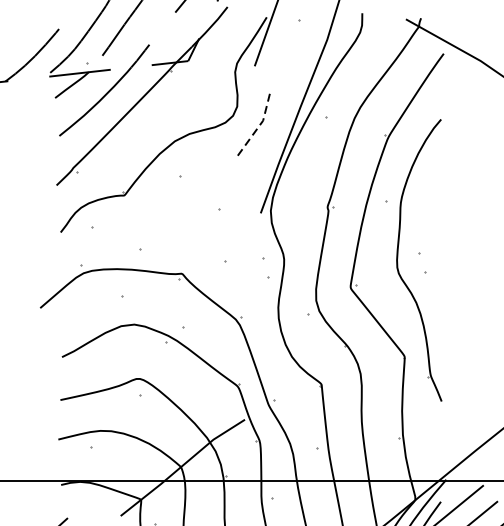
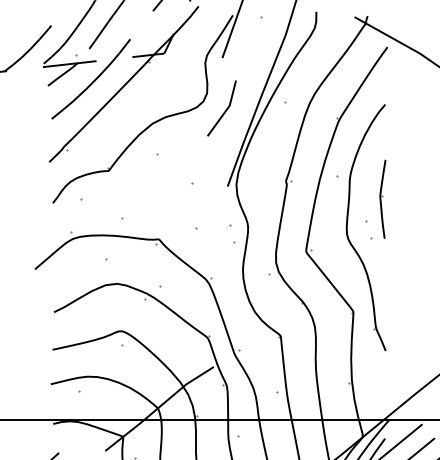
line: (259, 125) -> (226, 109), dashed -> solid
part: (437, 226) -> (382, 198), added

